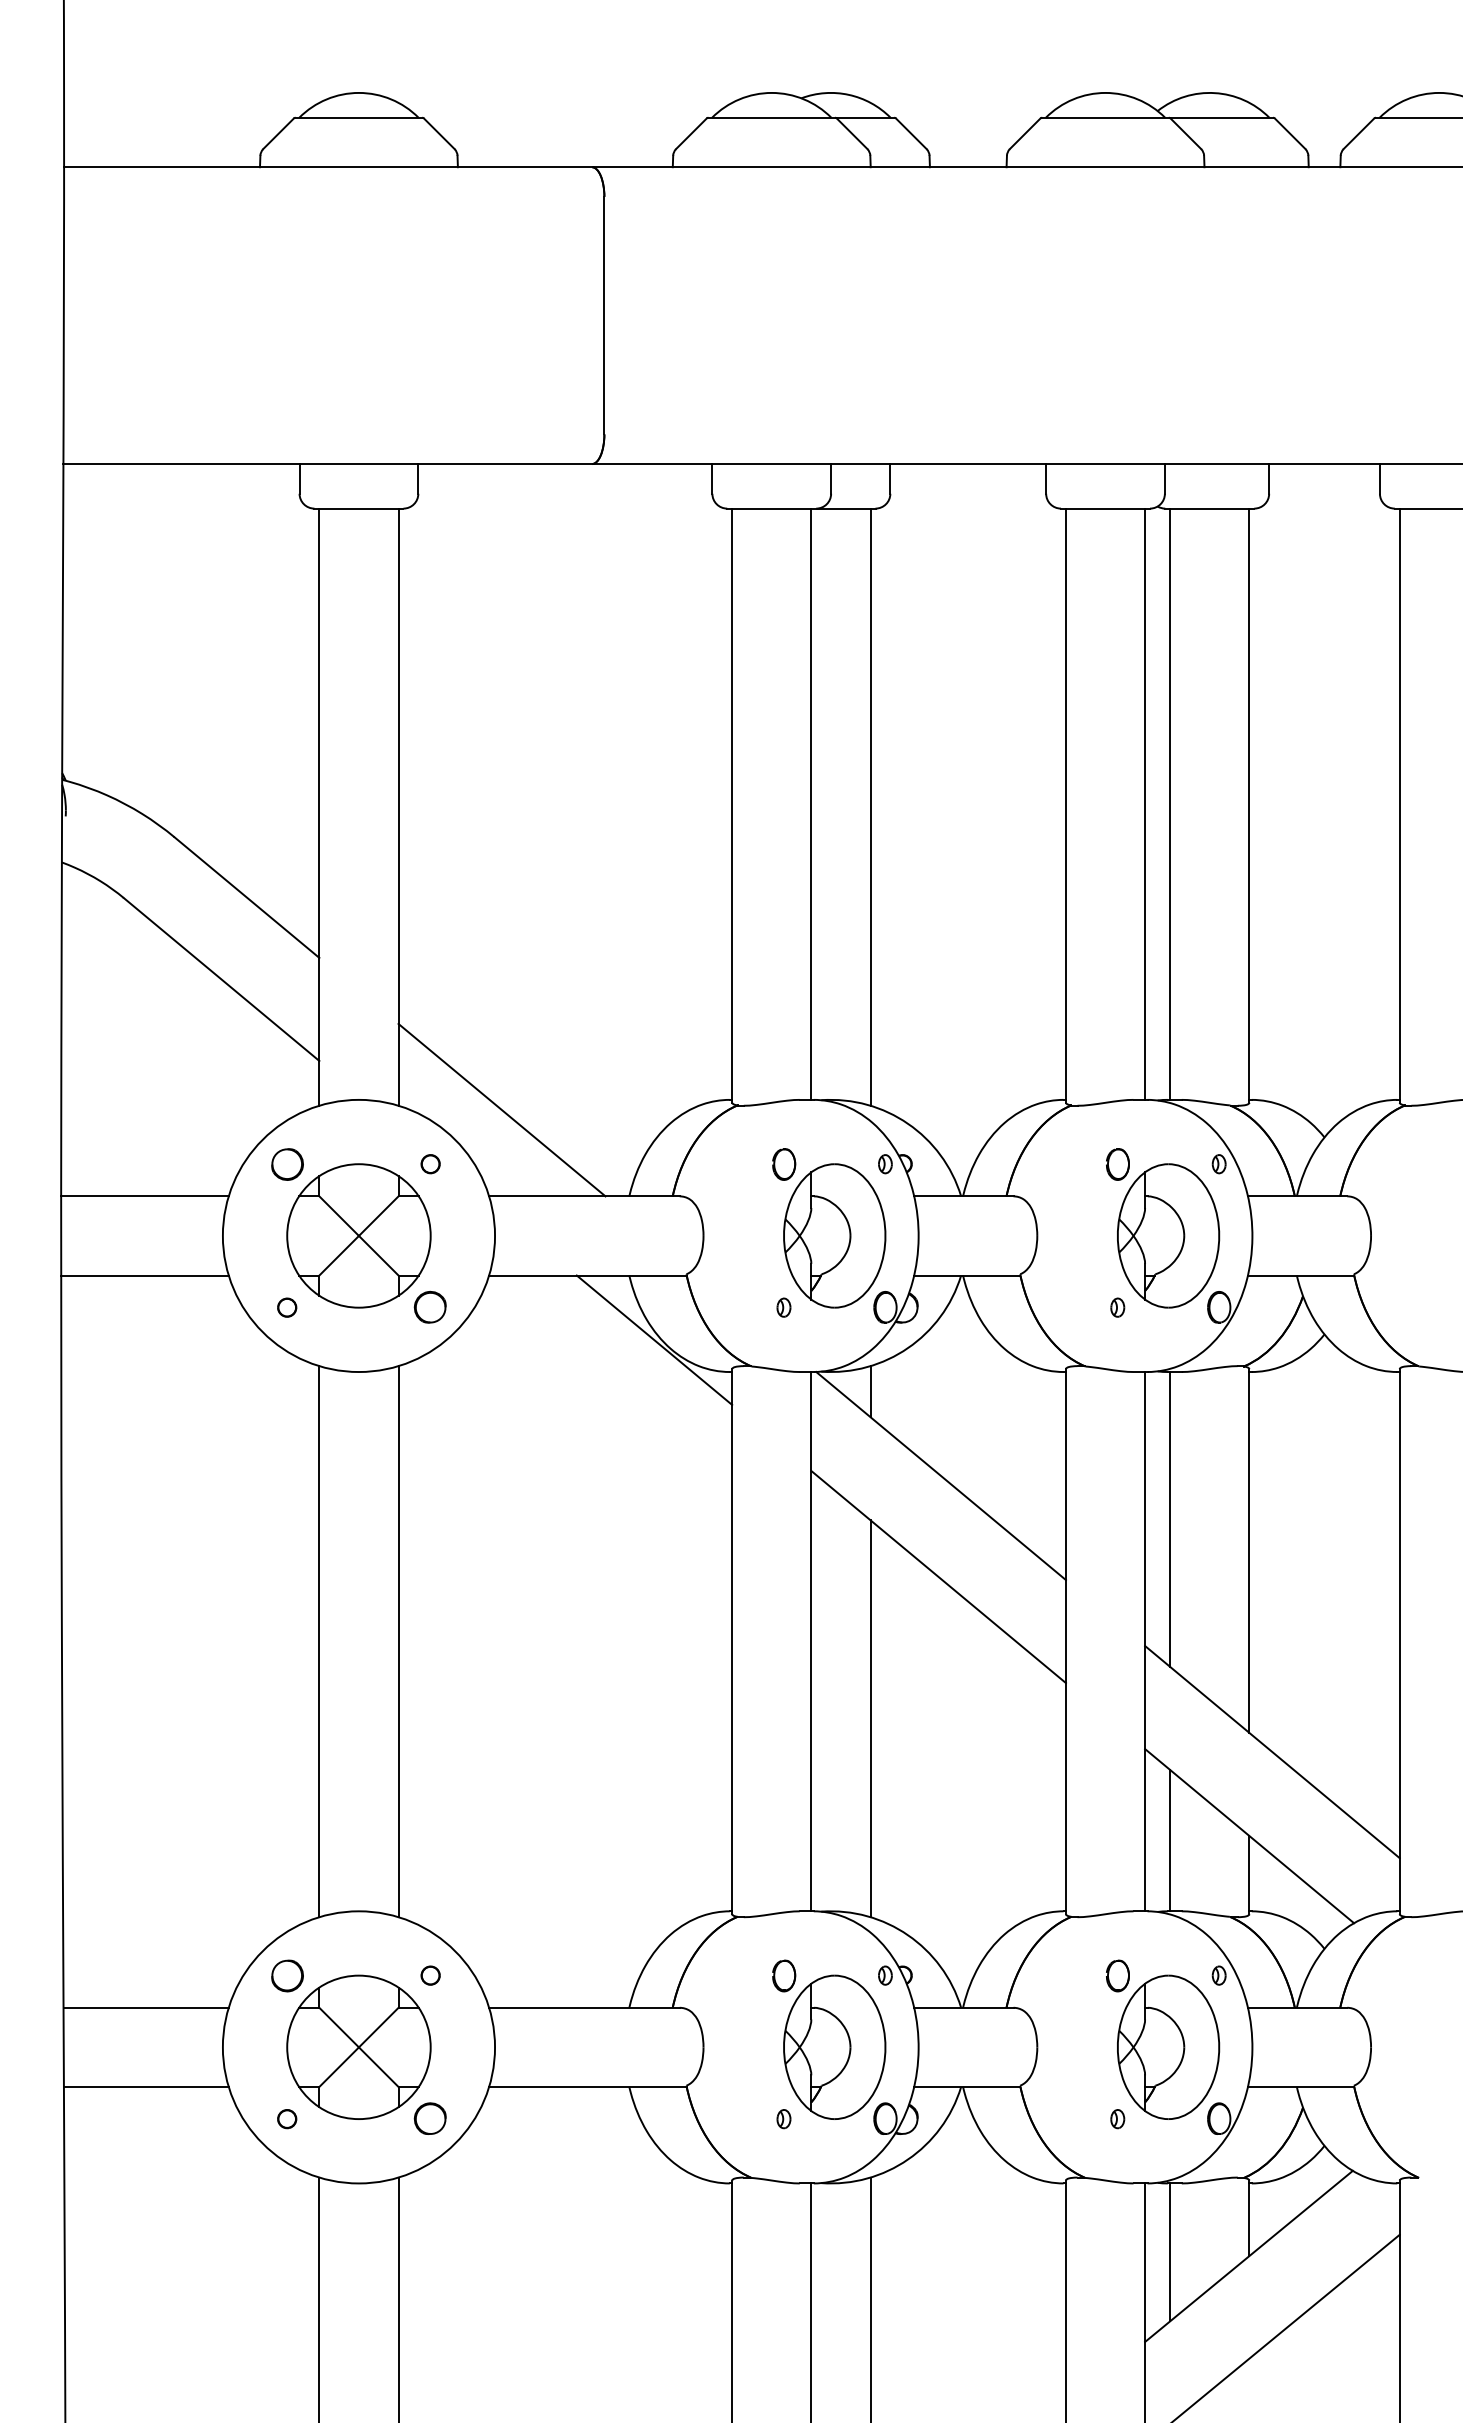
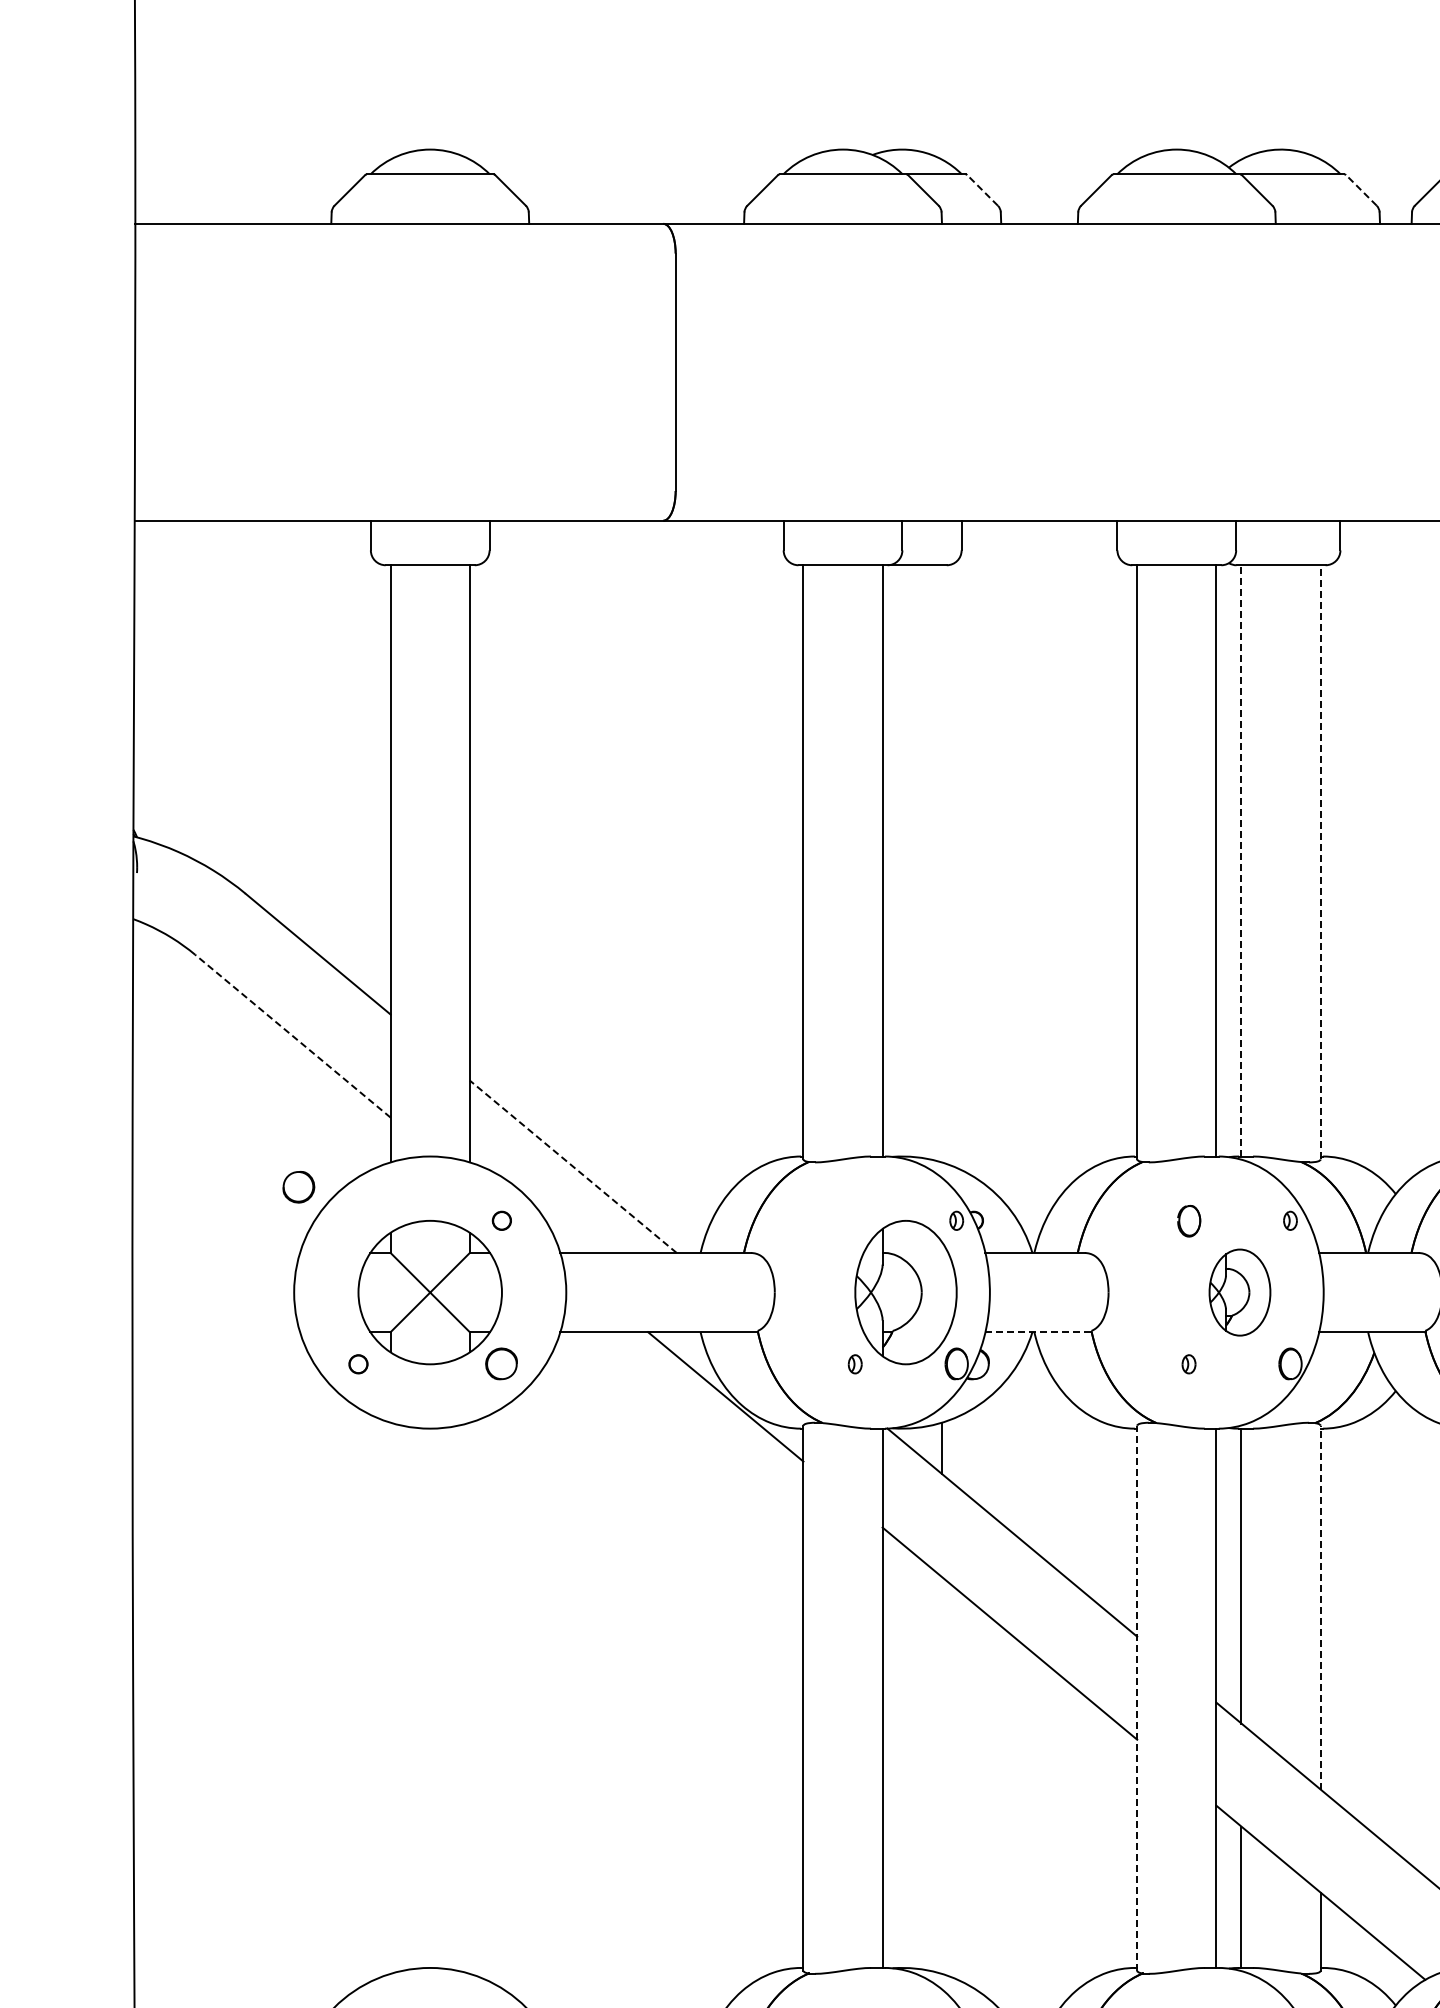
line: (911, 133) -> (982, 190), solid -> dashed
line: (1290, 133) -> (1361, 190), solid -> dashed
line: (1170, 804) -> (1241, 861), solid -> dashed
line: (1249, 805) -> (1320, 862), solid -> dashed
line: (870, 806) -> (941, 863), removed
line: (221, 979) -> (292, 1036), solid -> dashed
line: (502, 1110) -> (573, 1167), solid -> dashed
part: (287, 1164) -> (298, 1187), moved
part: (784, 1164) -> (855, 1221), removed
line: (144, 1196) -> (215, 1253), removed
part: (1168, 1235) -> (1239, 1292), size x0.6
line: (144, 1275) -> (215, 1332), removed
line: (967, 1275) -> (1038, 1332), solid -> dashed
line: (1249, 1551) -> (1320, 1608), solid -> dashed
line: (319, 1641) -> (390, 1698), removed
line: (398, 1641) -> (469, 1698), removed
line: (1065, 1641) -> (1136, 1698), solid -> dashed
line: (870, 1718) -> (941, 1775), removed

